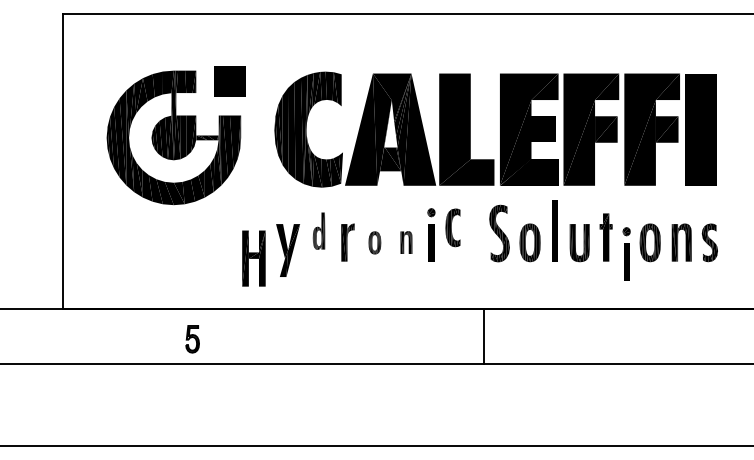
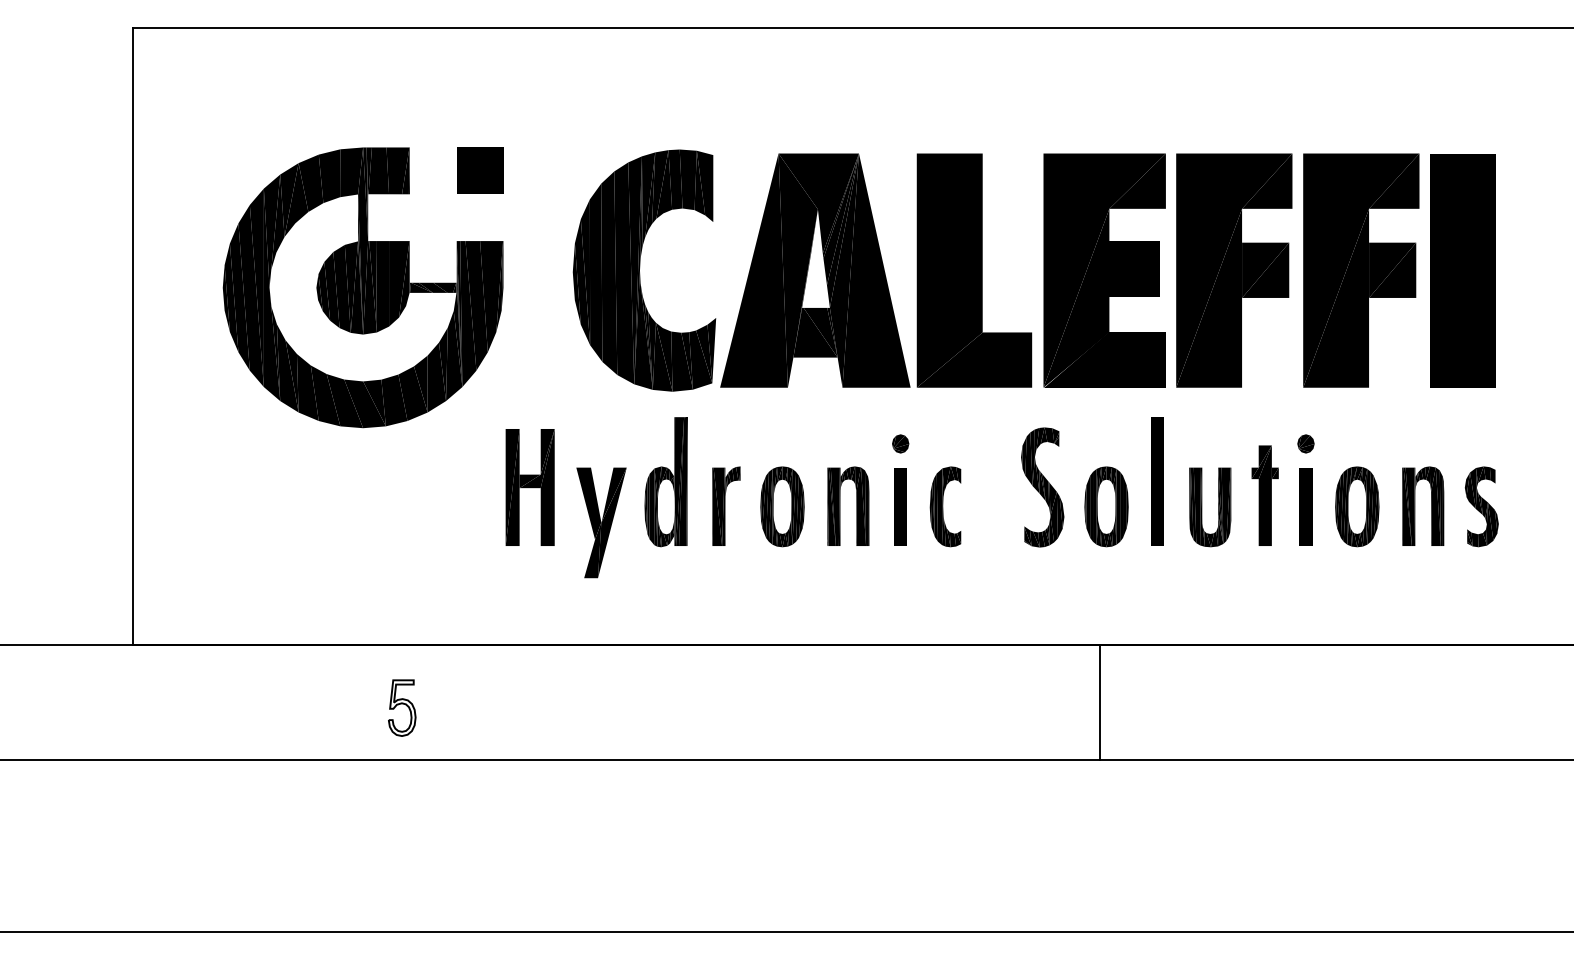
part: (229, 81) -> (479, 170), size x0.71
part: (452, 227) -> (944, 506), moved
part: (318, 231) -> (664, 483), size x1.67
part: (374, 242) -> (781, 506), size x1.67
part: (406, 242) -> (848, 506), size x1.67
part: (626, 253) -> (1305, 489), moved
part: (253, 258) -> (529, 487), moved
line: (484, 336) -> (1101, 702), moved

